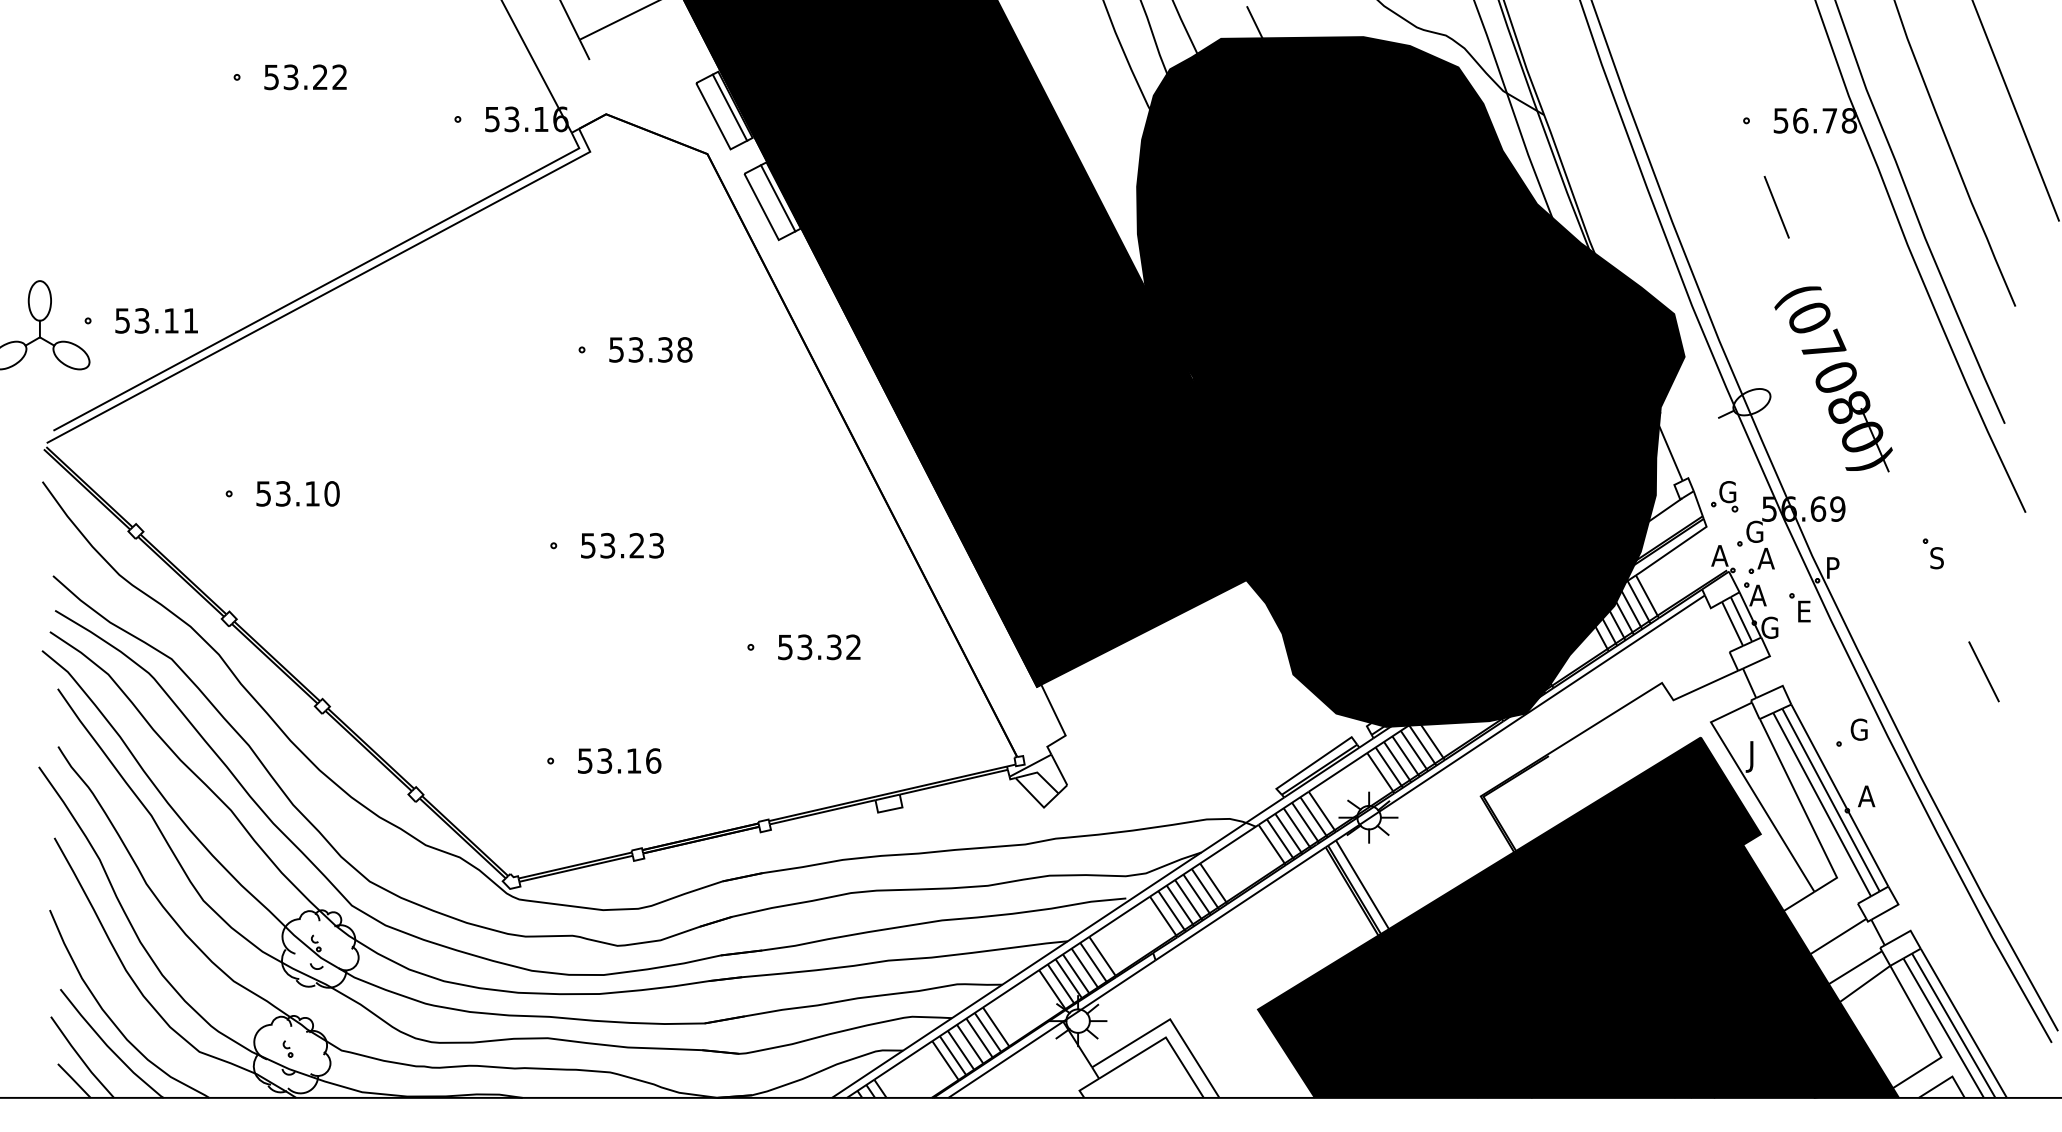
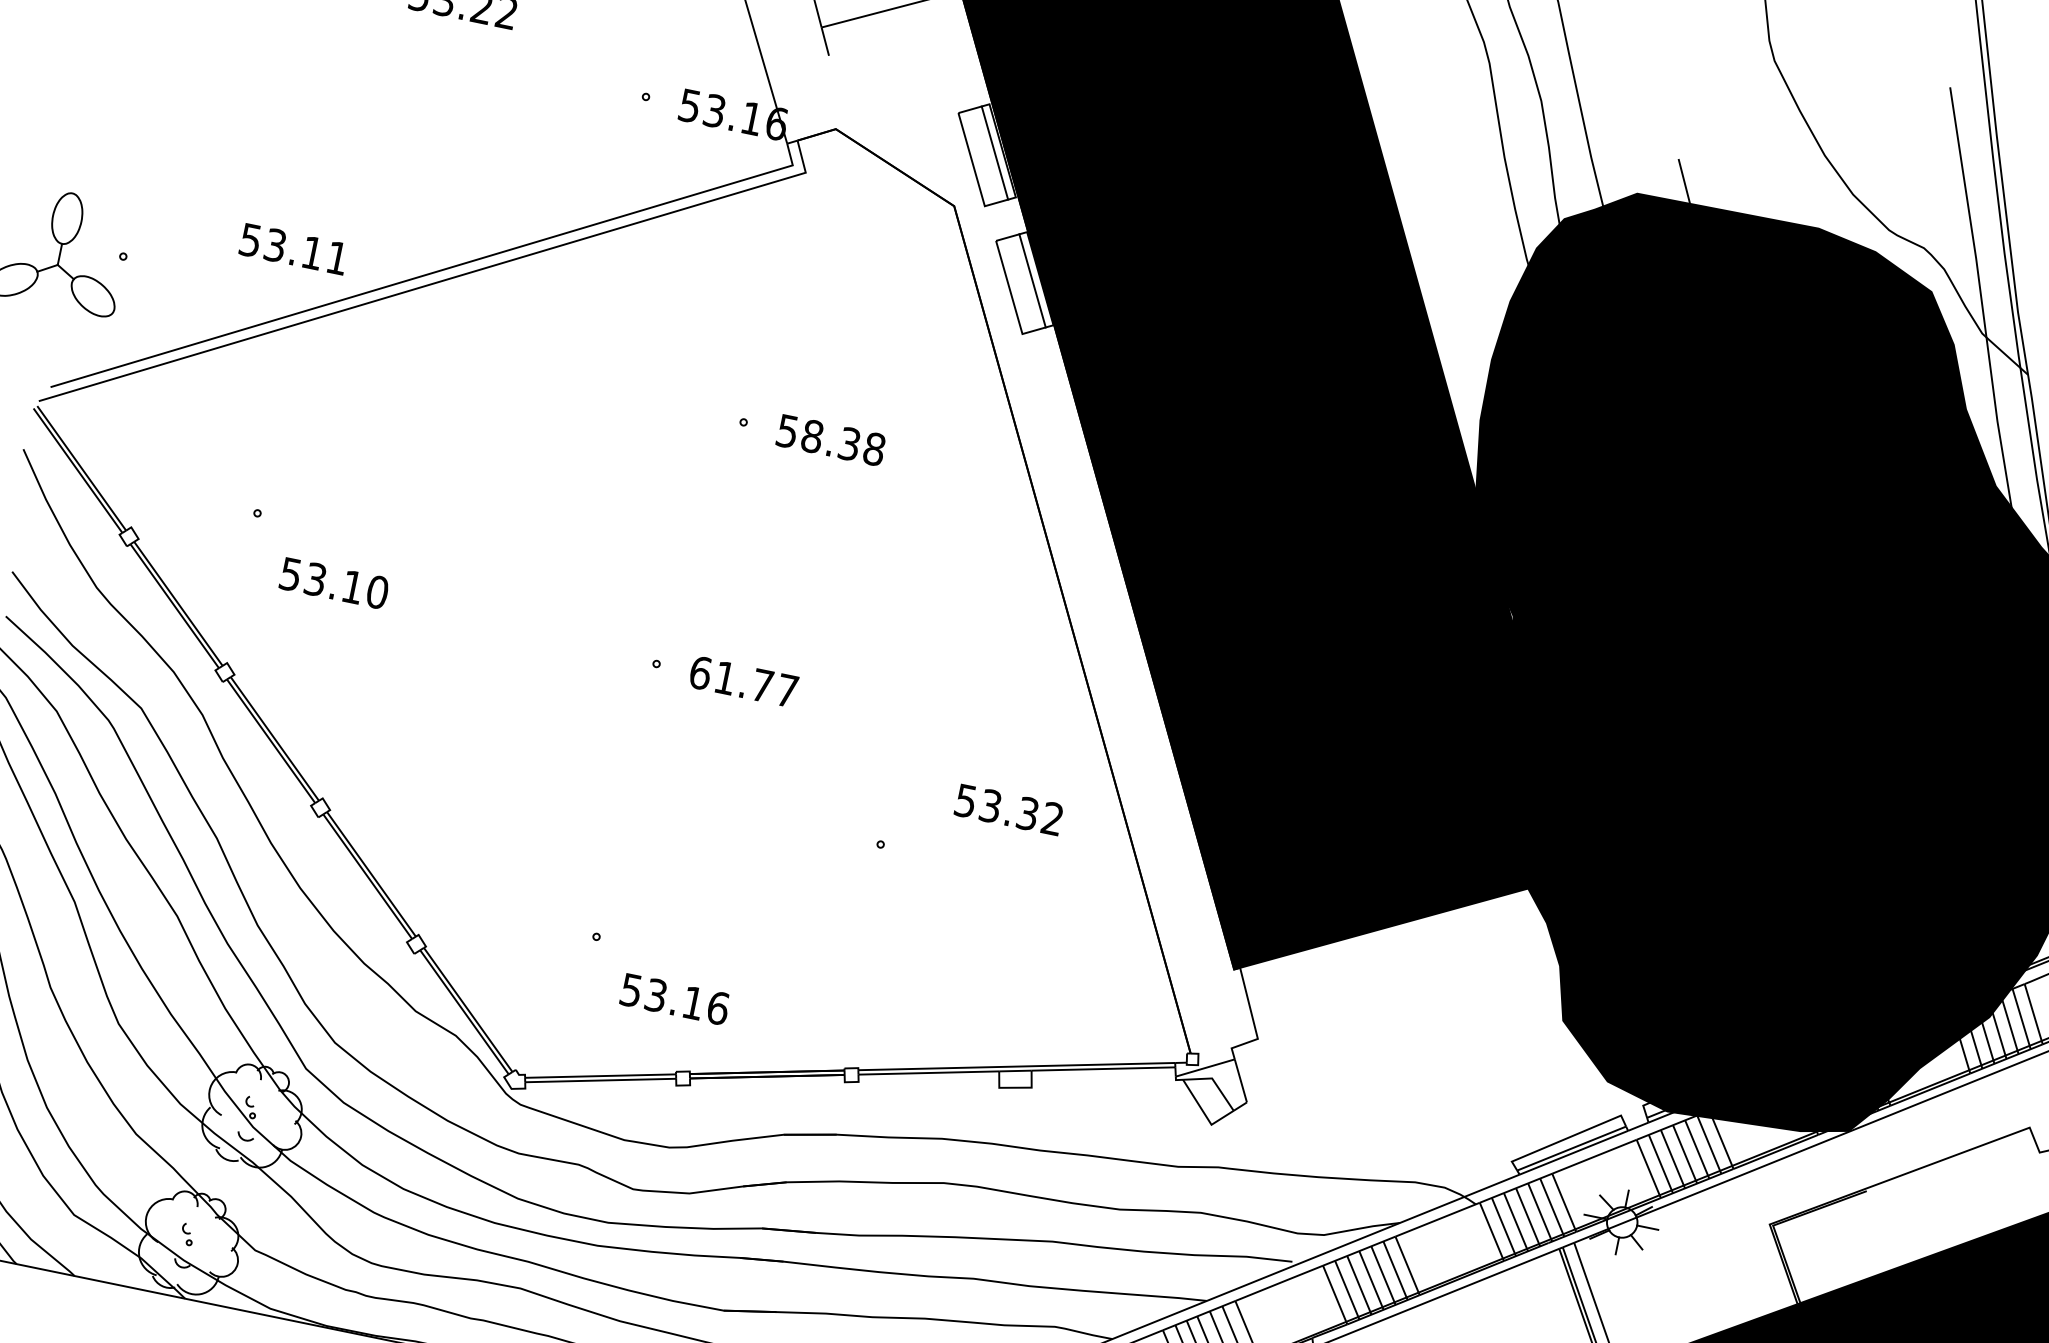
text: (156, 320) -> (293, 248), moved
text: (635, 349) -> (811, 435), 53.38 -> 58.38
text: (297, 493) -> (333, 582), moved
text: (621, 545) -> (742, 681), 53.23 -> 61.77
text: (819, 647) -> (1009, 810), moved
text: (619, 760) -> (675, 998), moved

